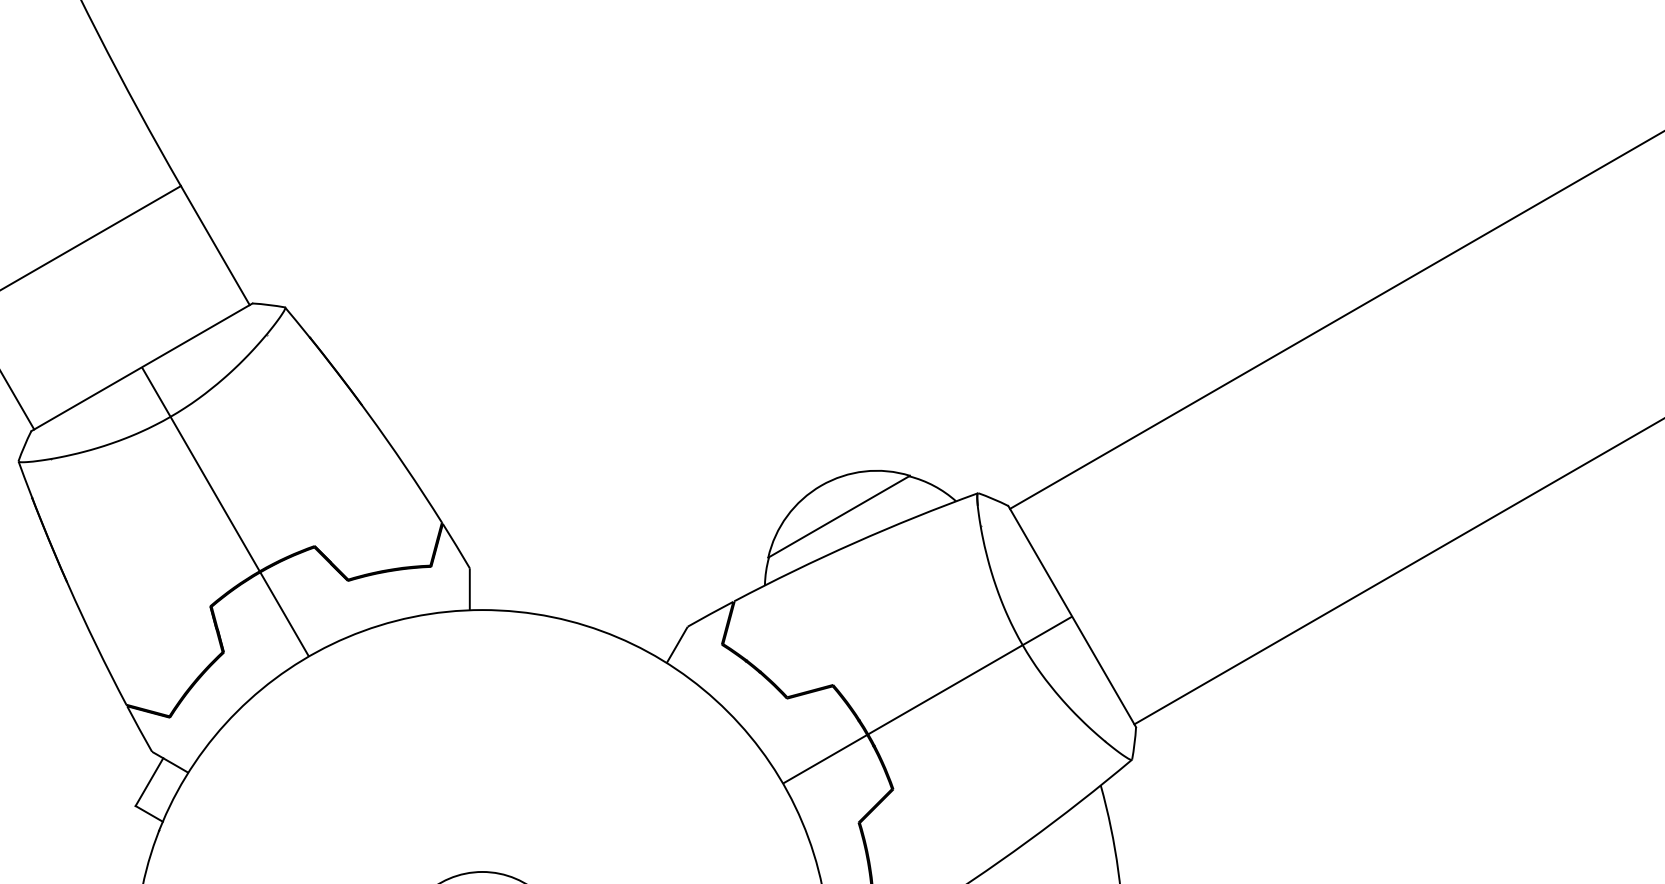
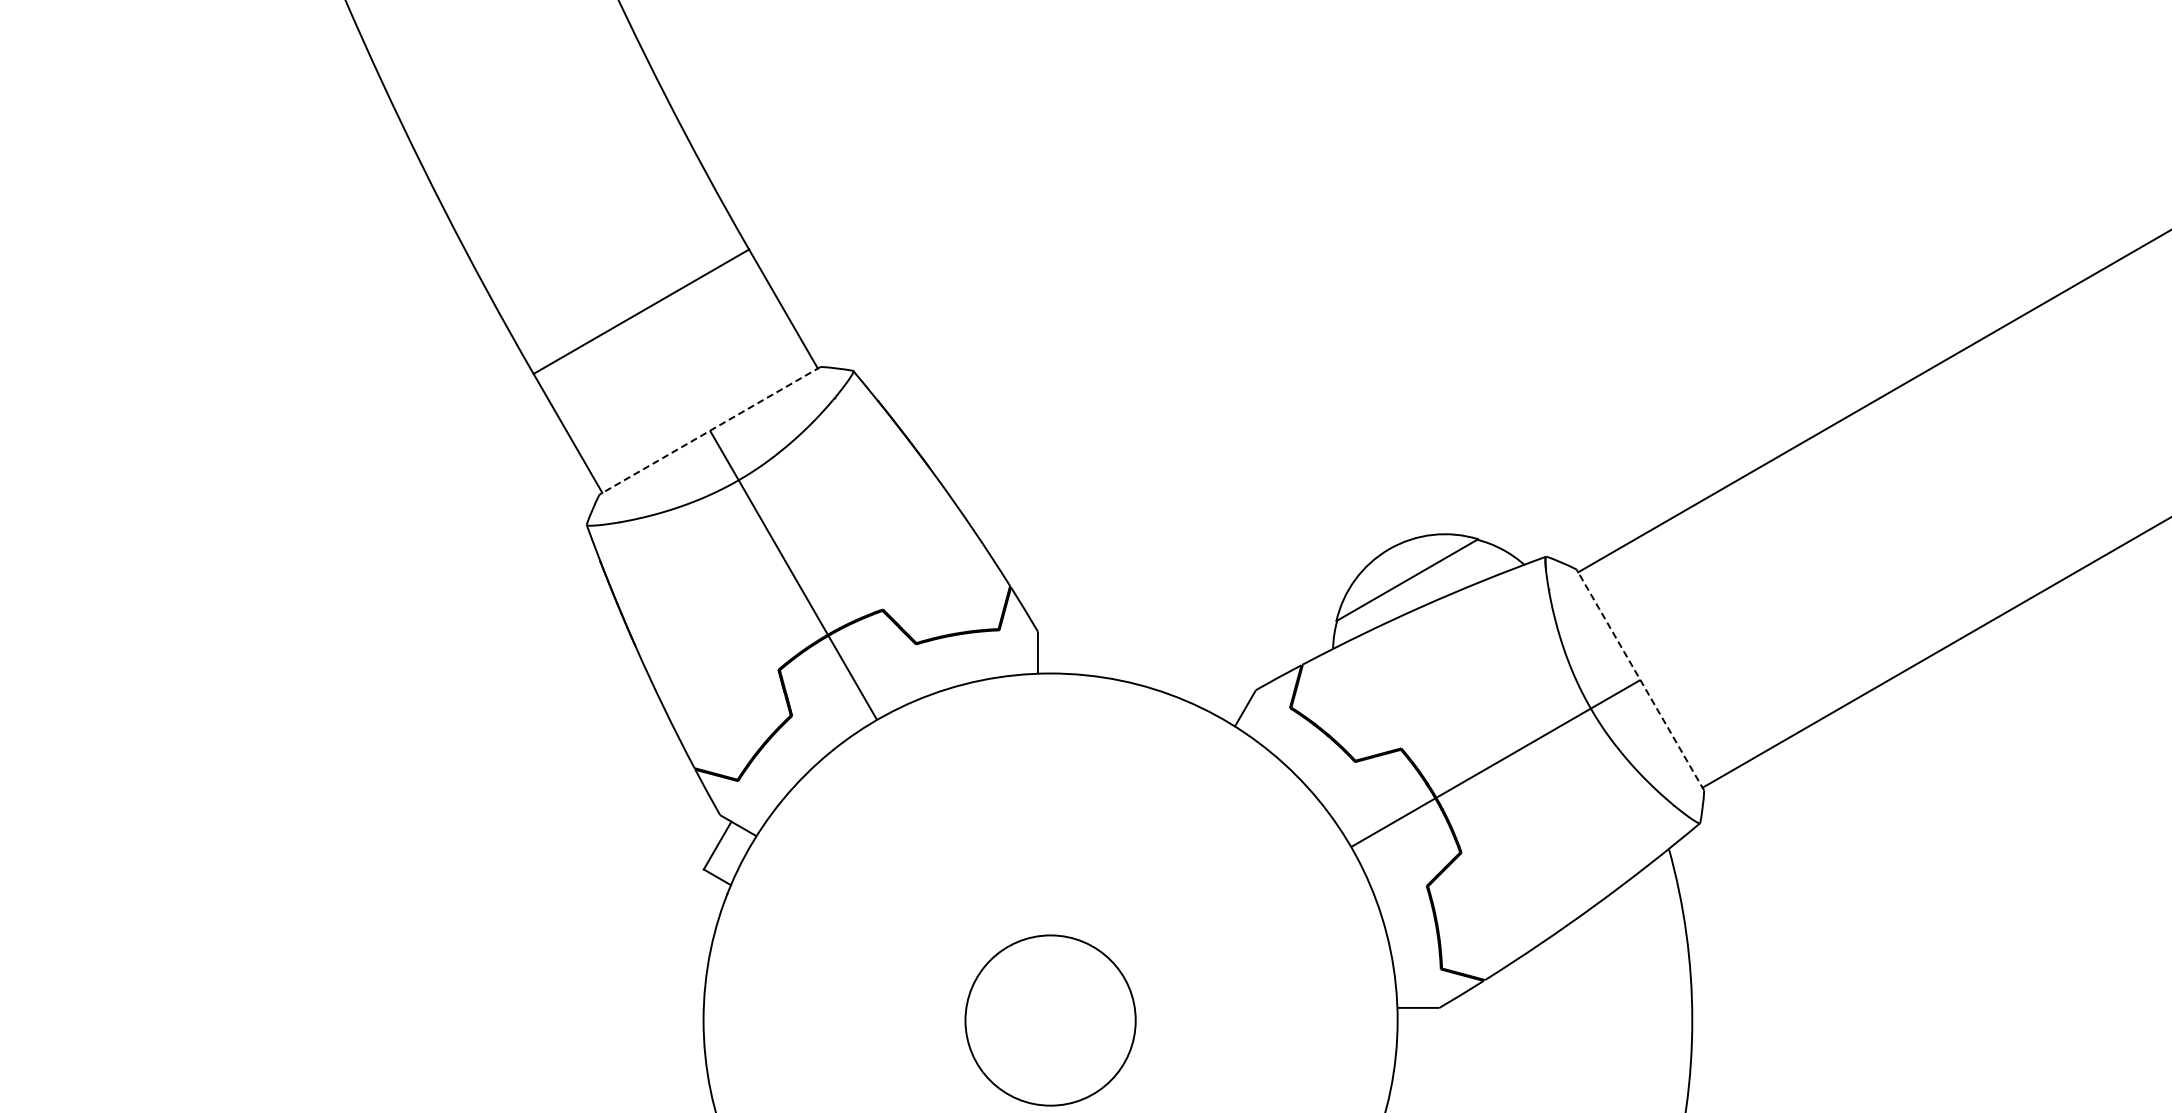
line: (142, 367) -> (710, 430), solid -> dashed
line: (1072, 617) -> (1640, 680), solid -> dashed

